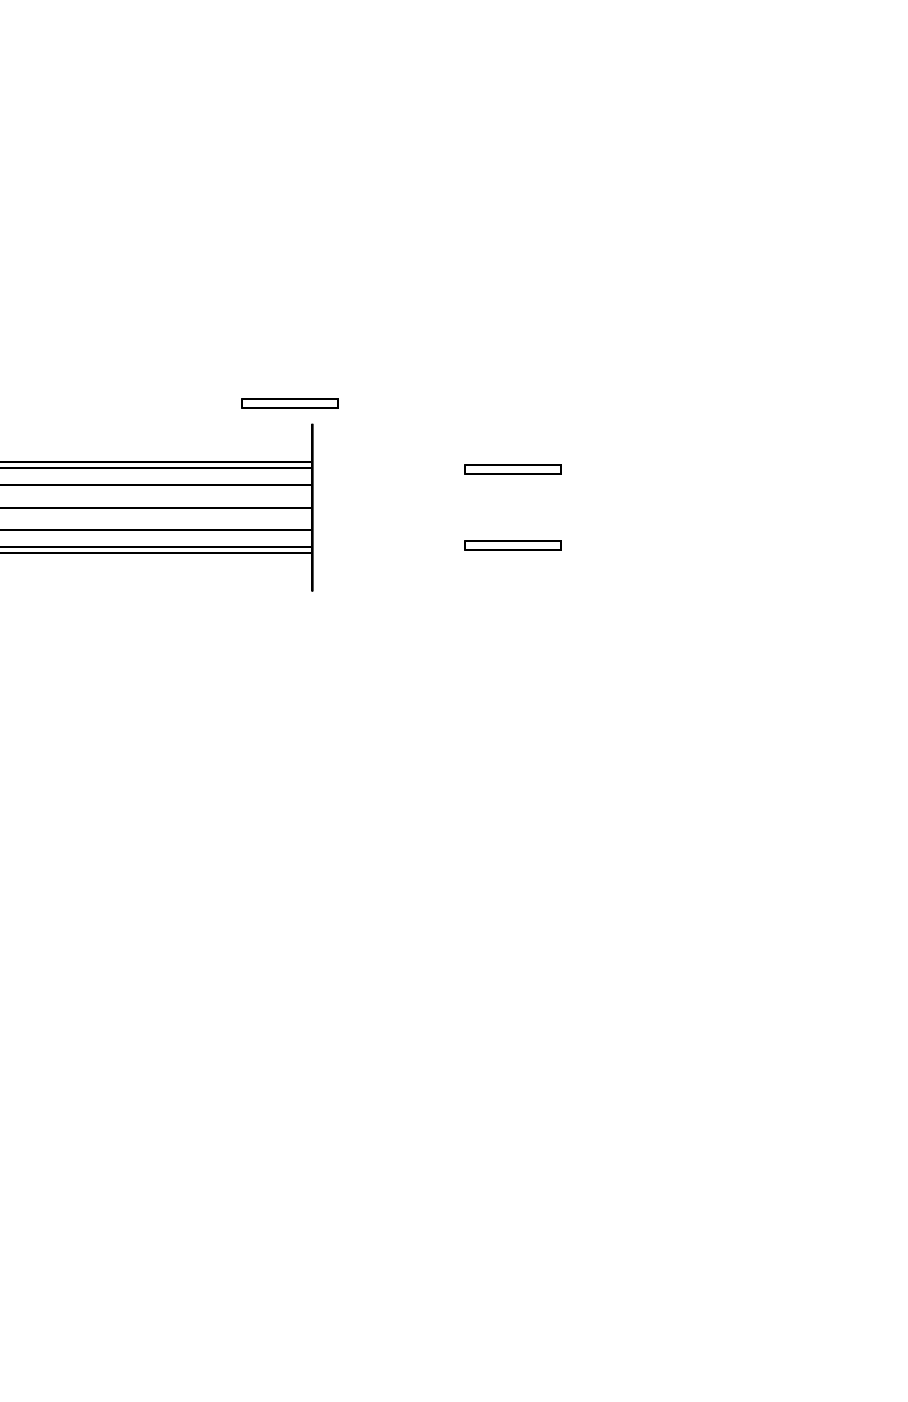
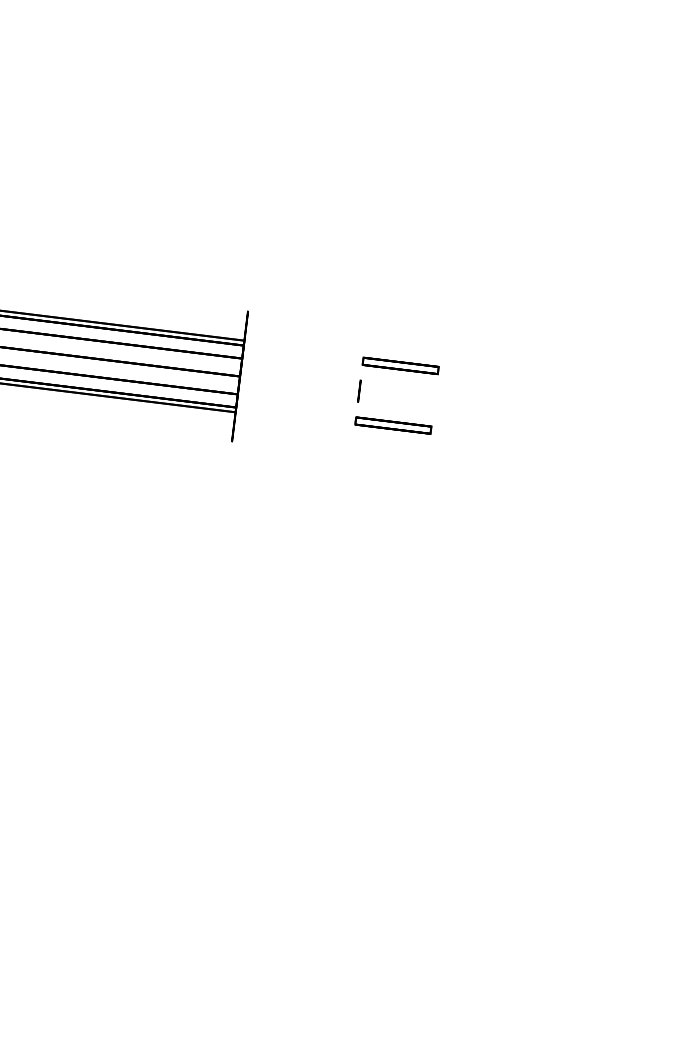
part: (289, 403) -> (232, 292), removed
circle: (464, 507) -> (359, 391), added

